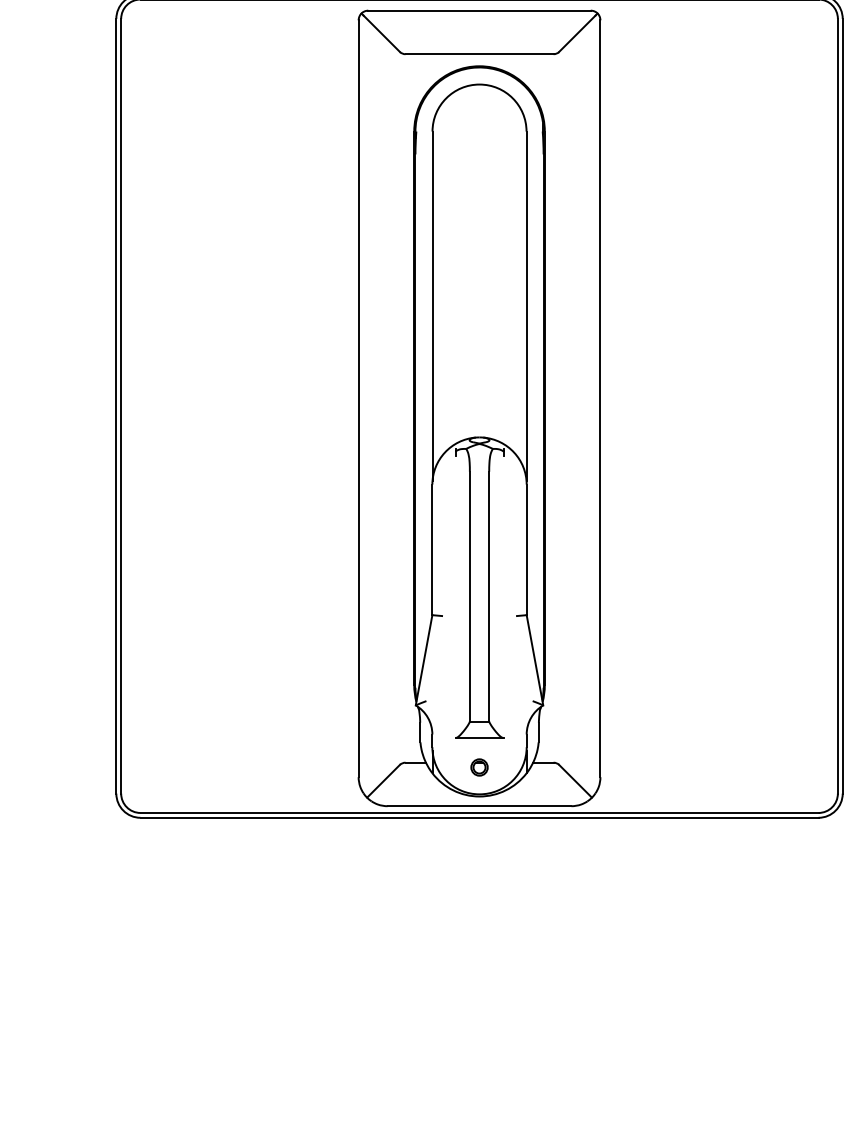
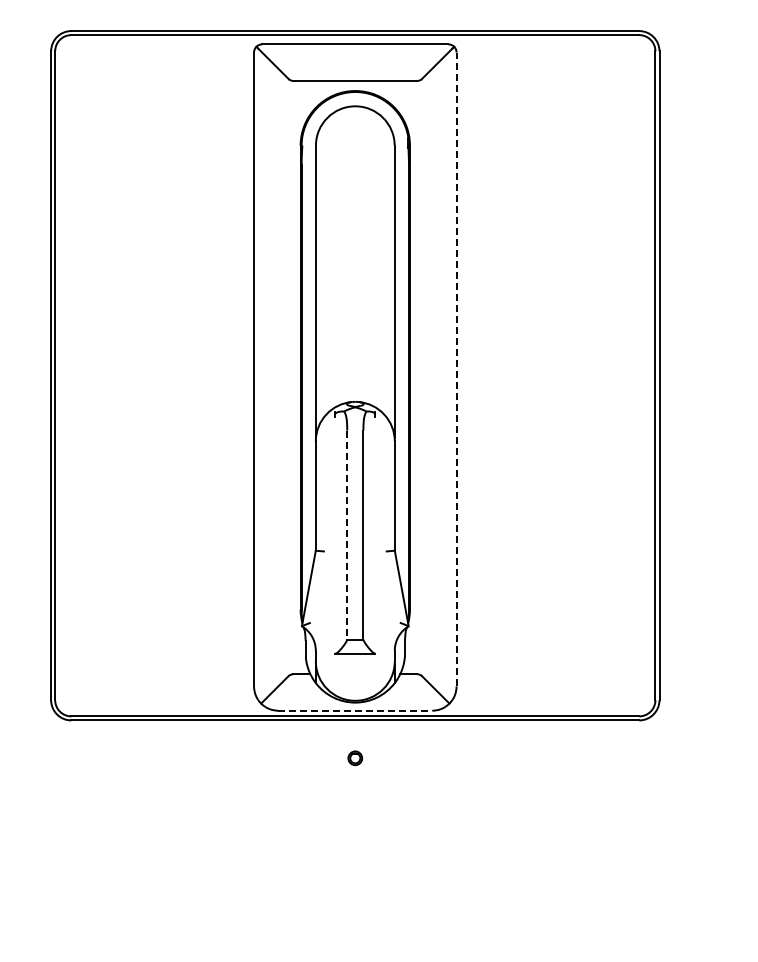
line: (600, 398) -> (456, 369), solid -> dashed
line: (470, 596) -> (347, 535), solid -> dashed
part: (479, 767) -> (355, 758), moved
line: (479, 805) -> (355, 710), solid -> dashed

